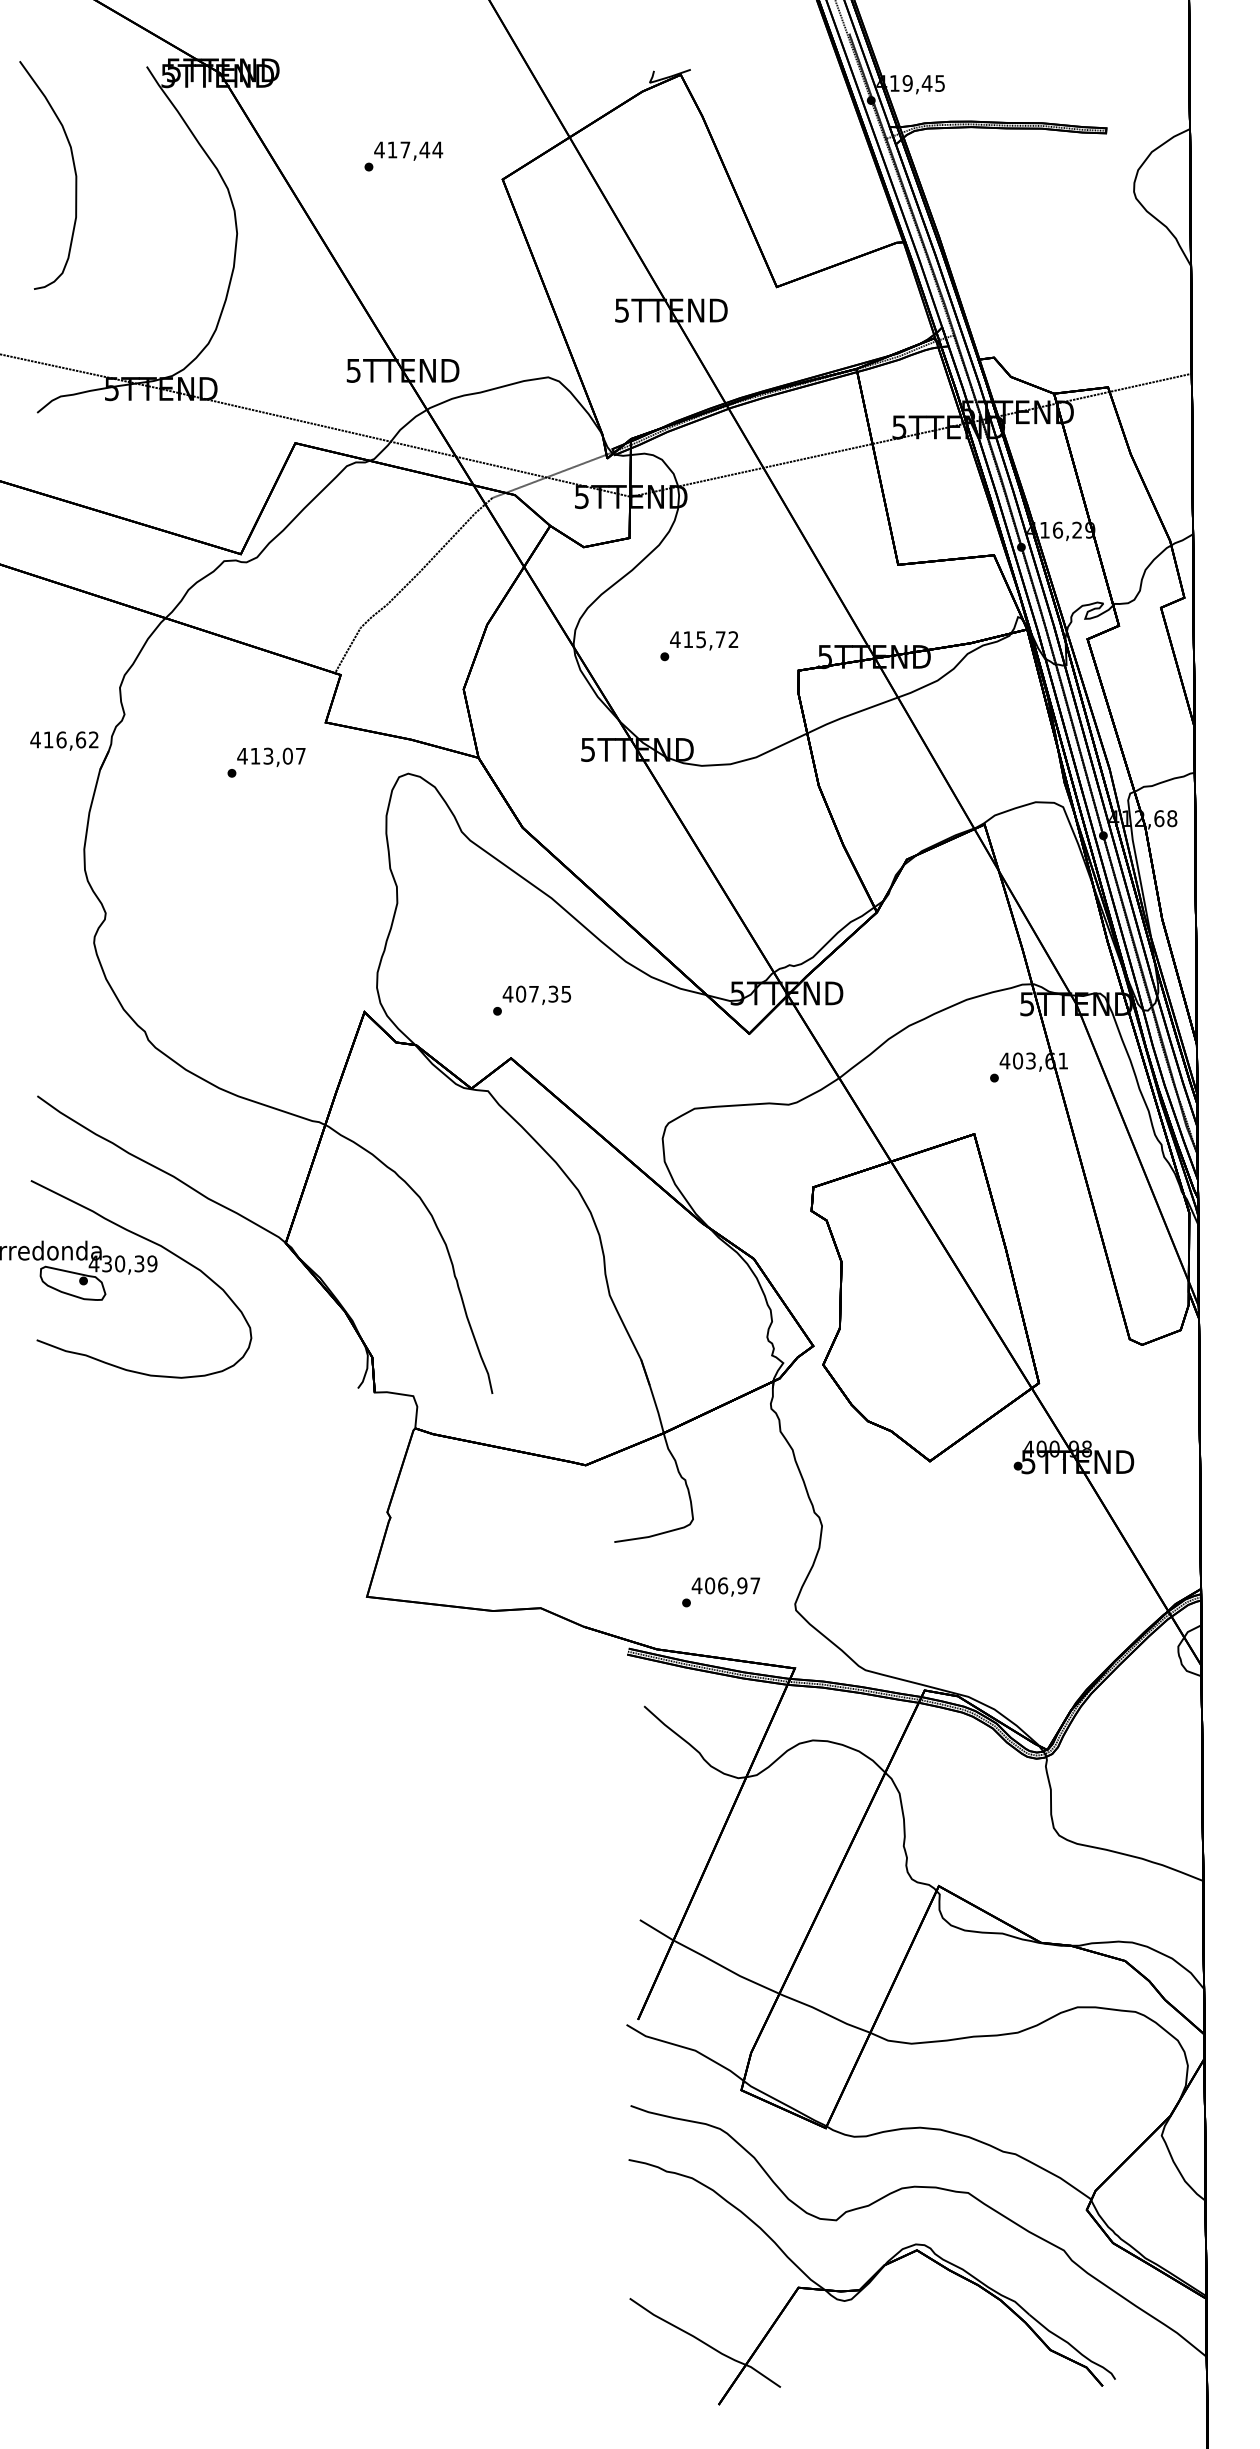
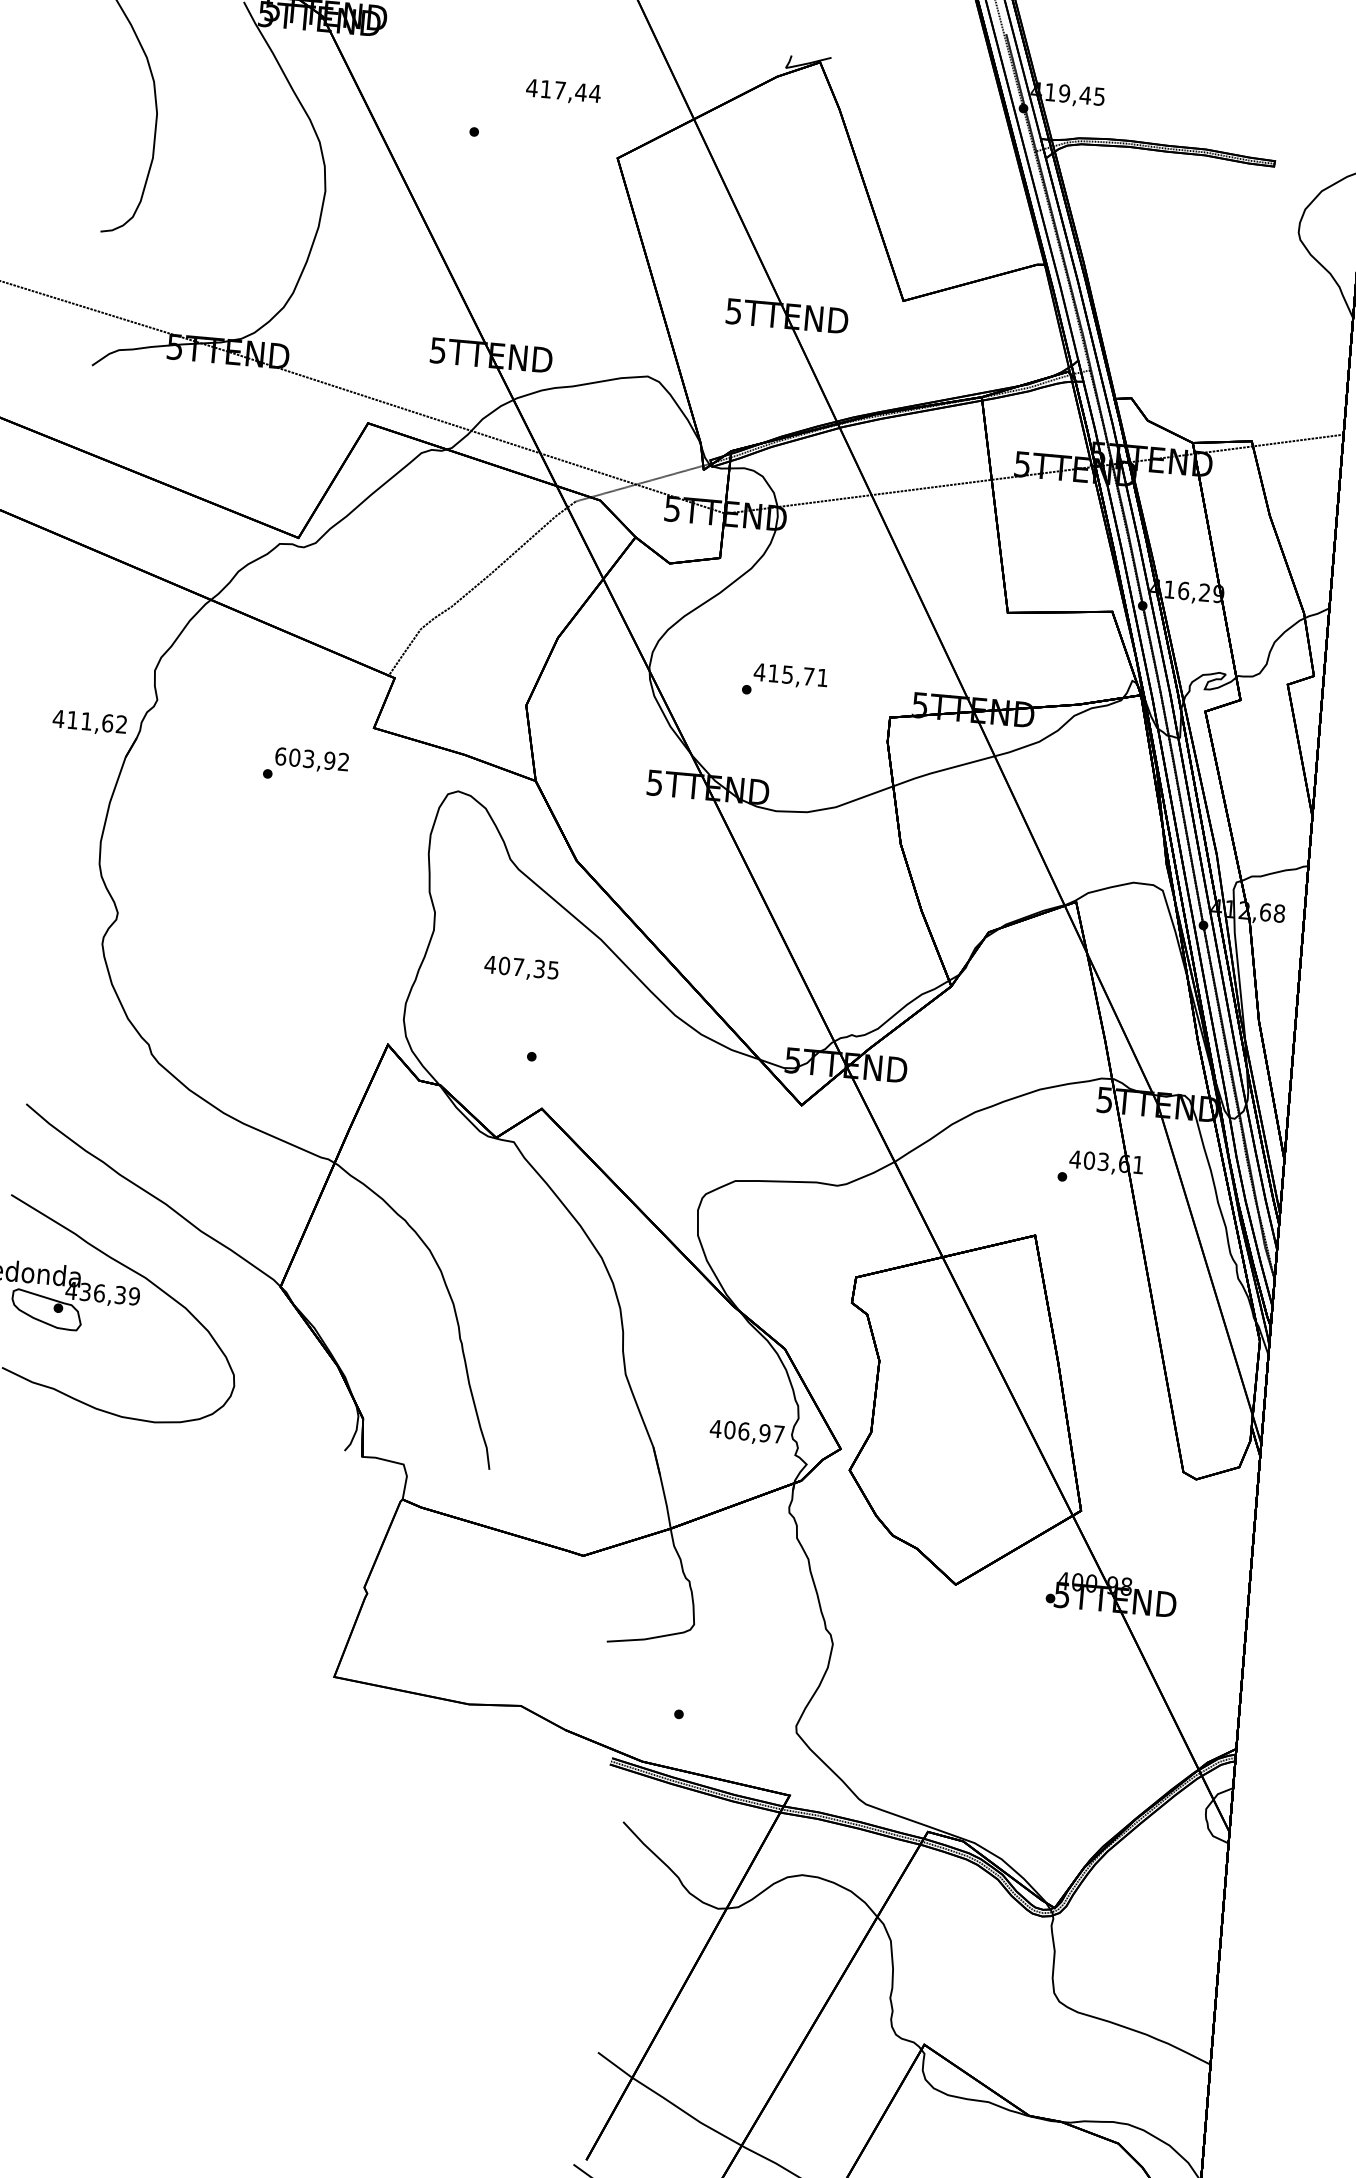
text: (408, 150) -> (563, 91), moved
text: (733, 639) -> (822, 677), 415,72 -> 415,71
text: (61, 739) -> (86, 720), 416,62 -> 411,62
text: (271, 755) -> (312, 758), 413,07 -> 603,92
text: (536, 994) -> (521, 967), moved
text: (120, 1263) -> (100, 1292), 430,39 -> 436,39
text: (725, 1586) -> (746, 1432), moved

